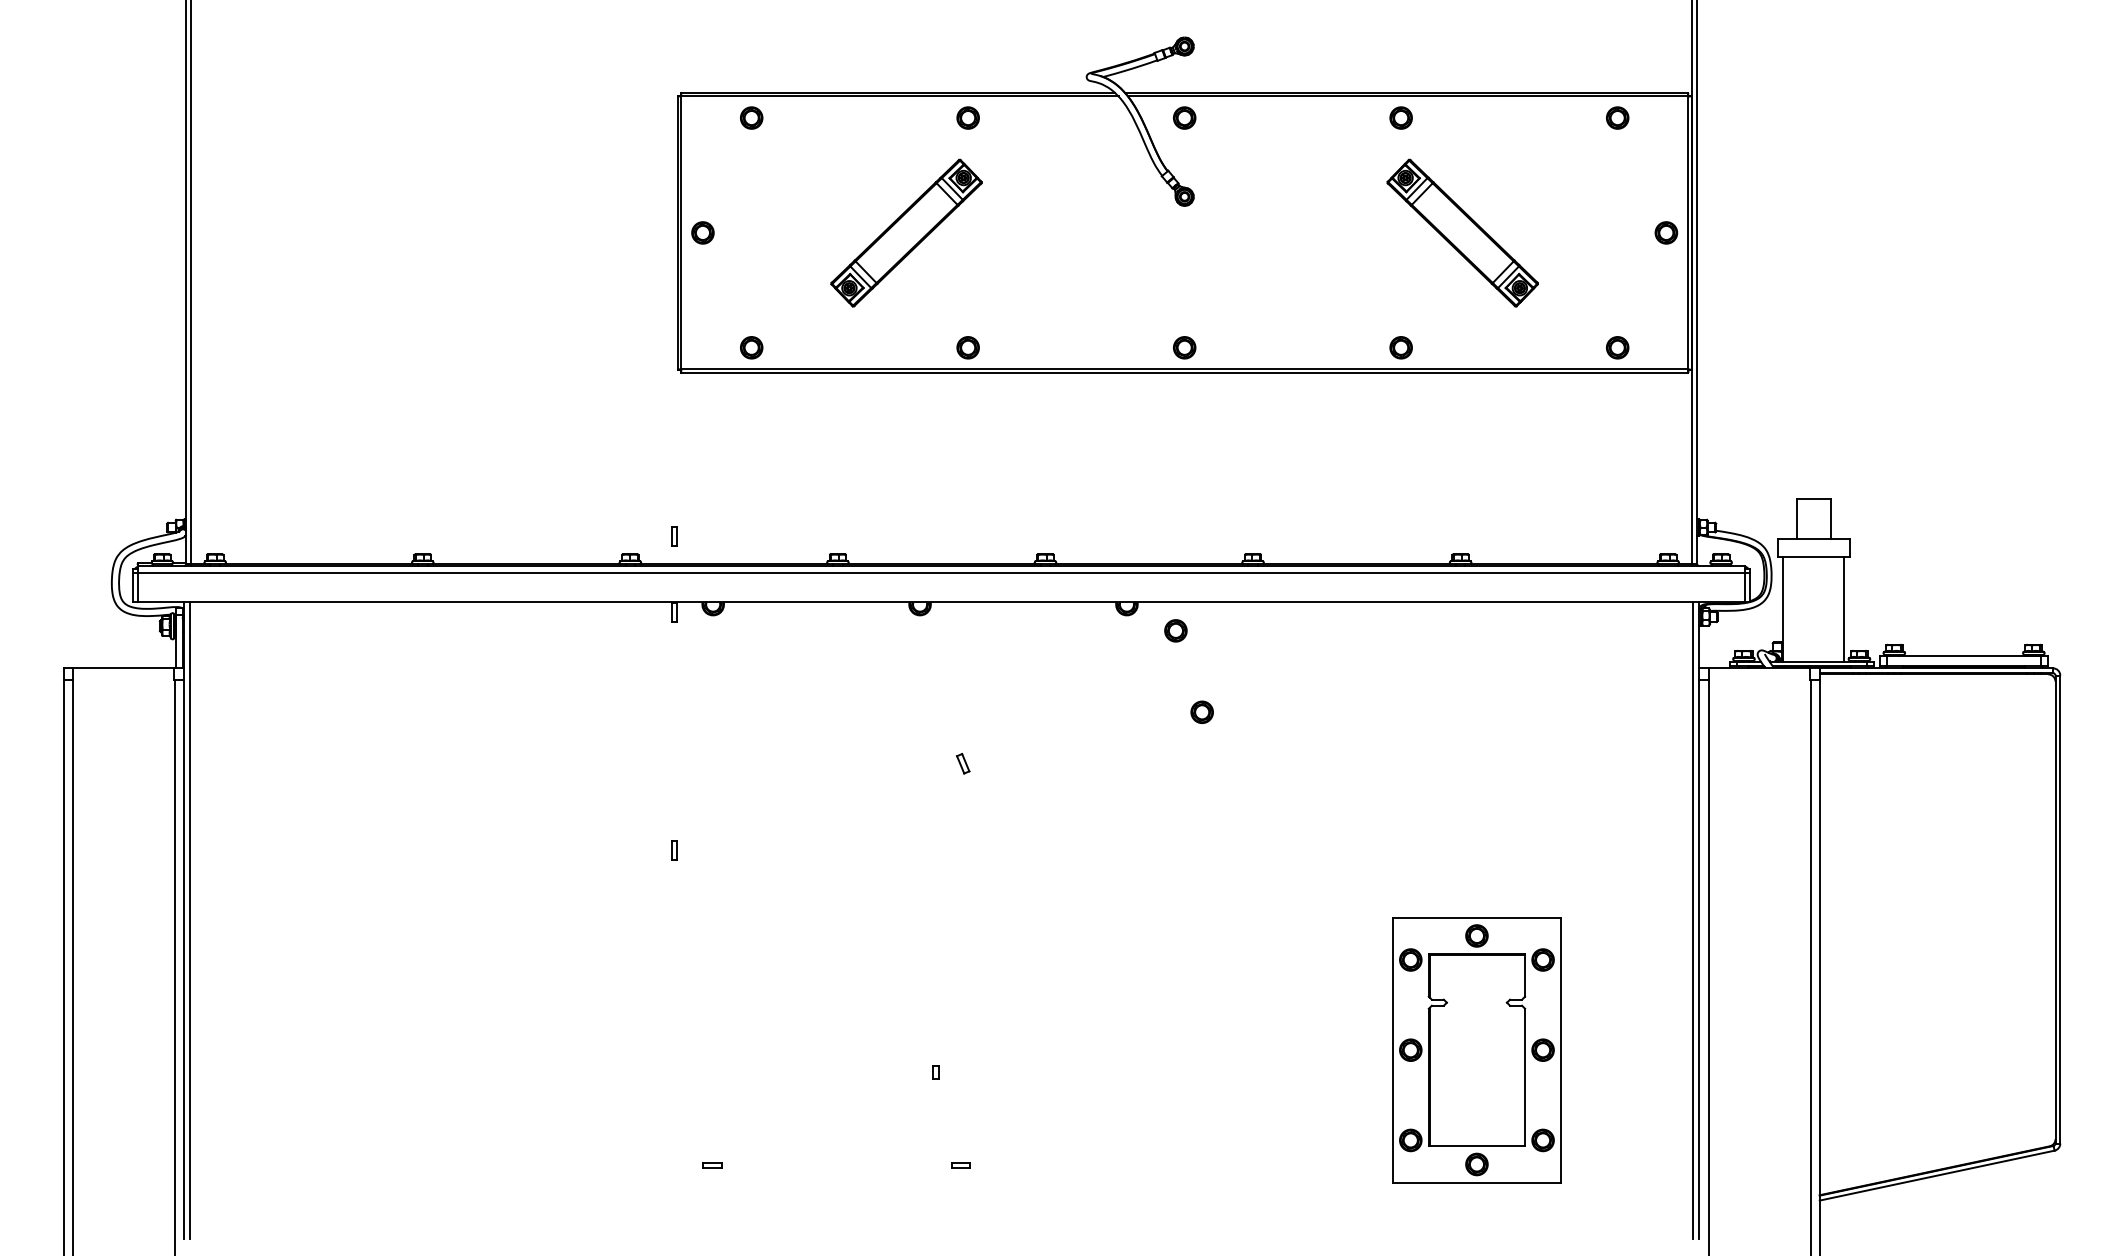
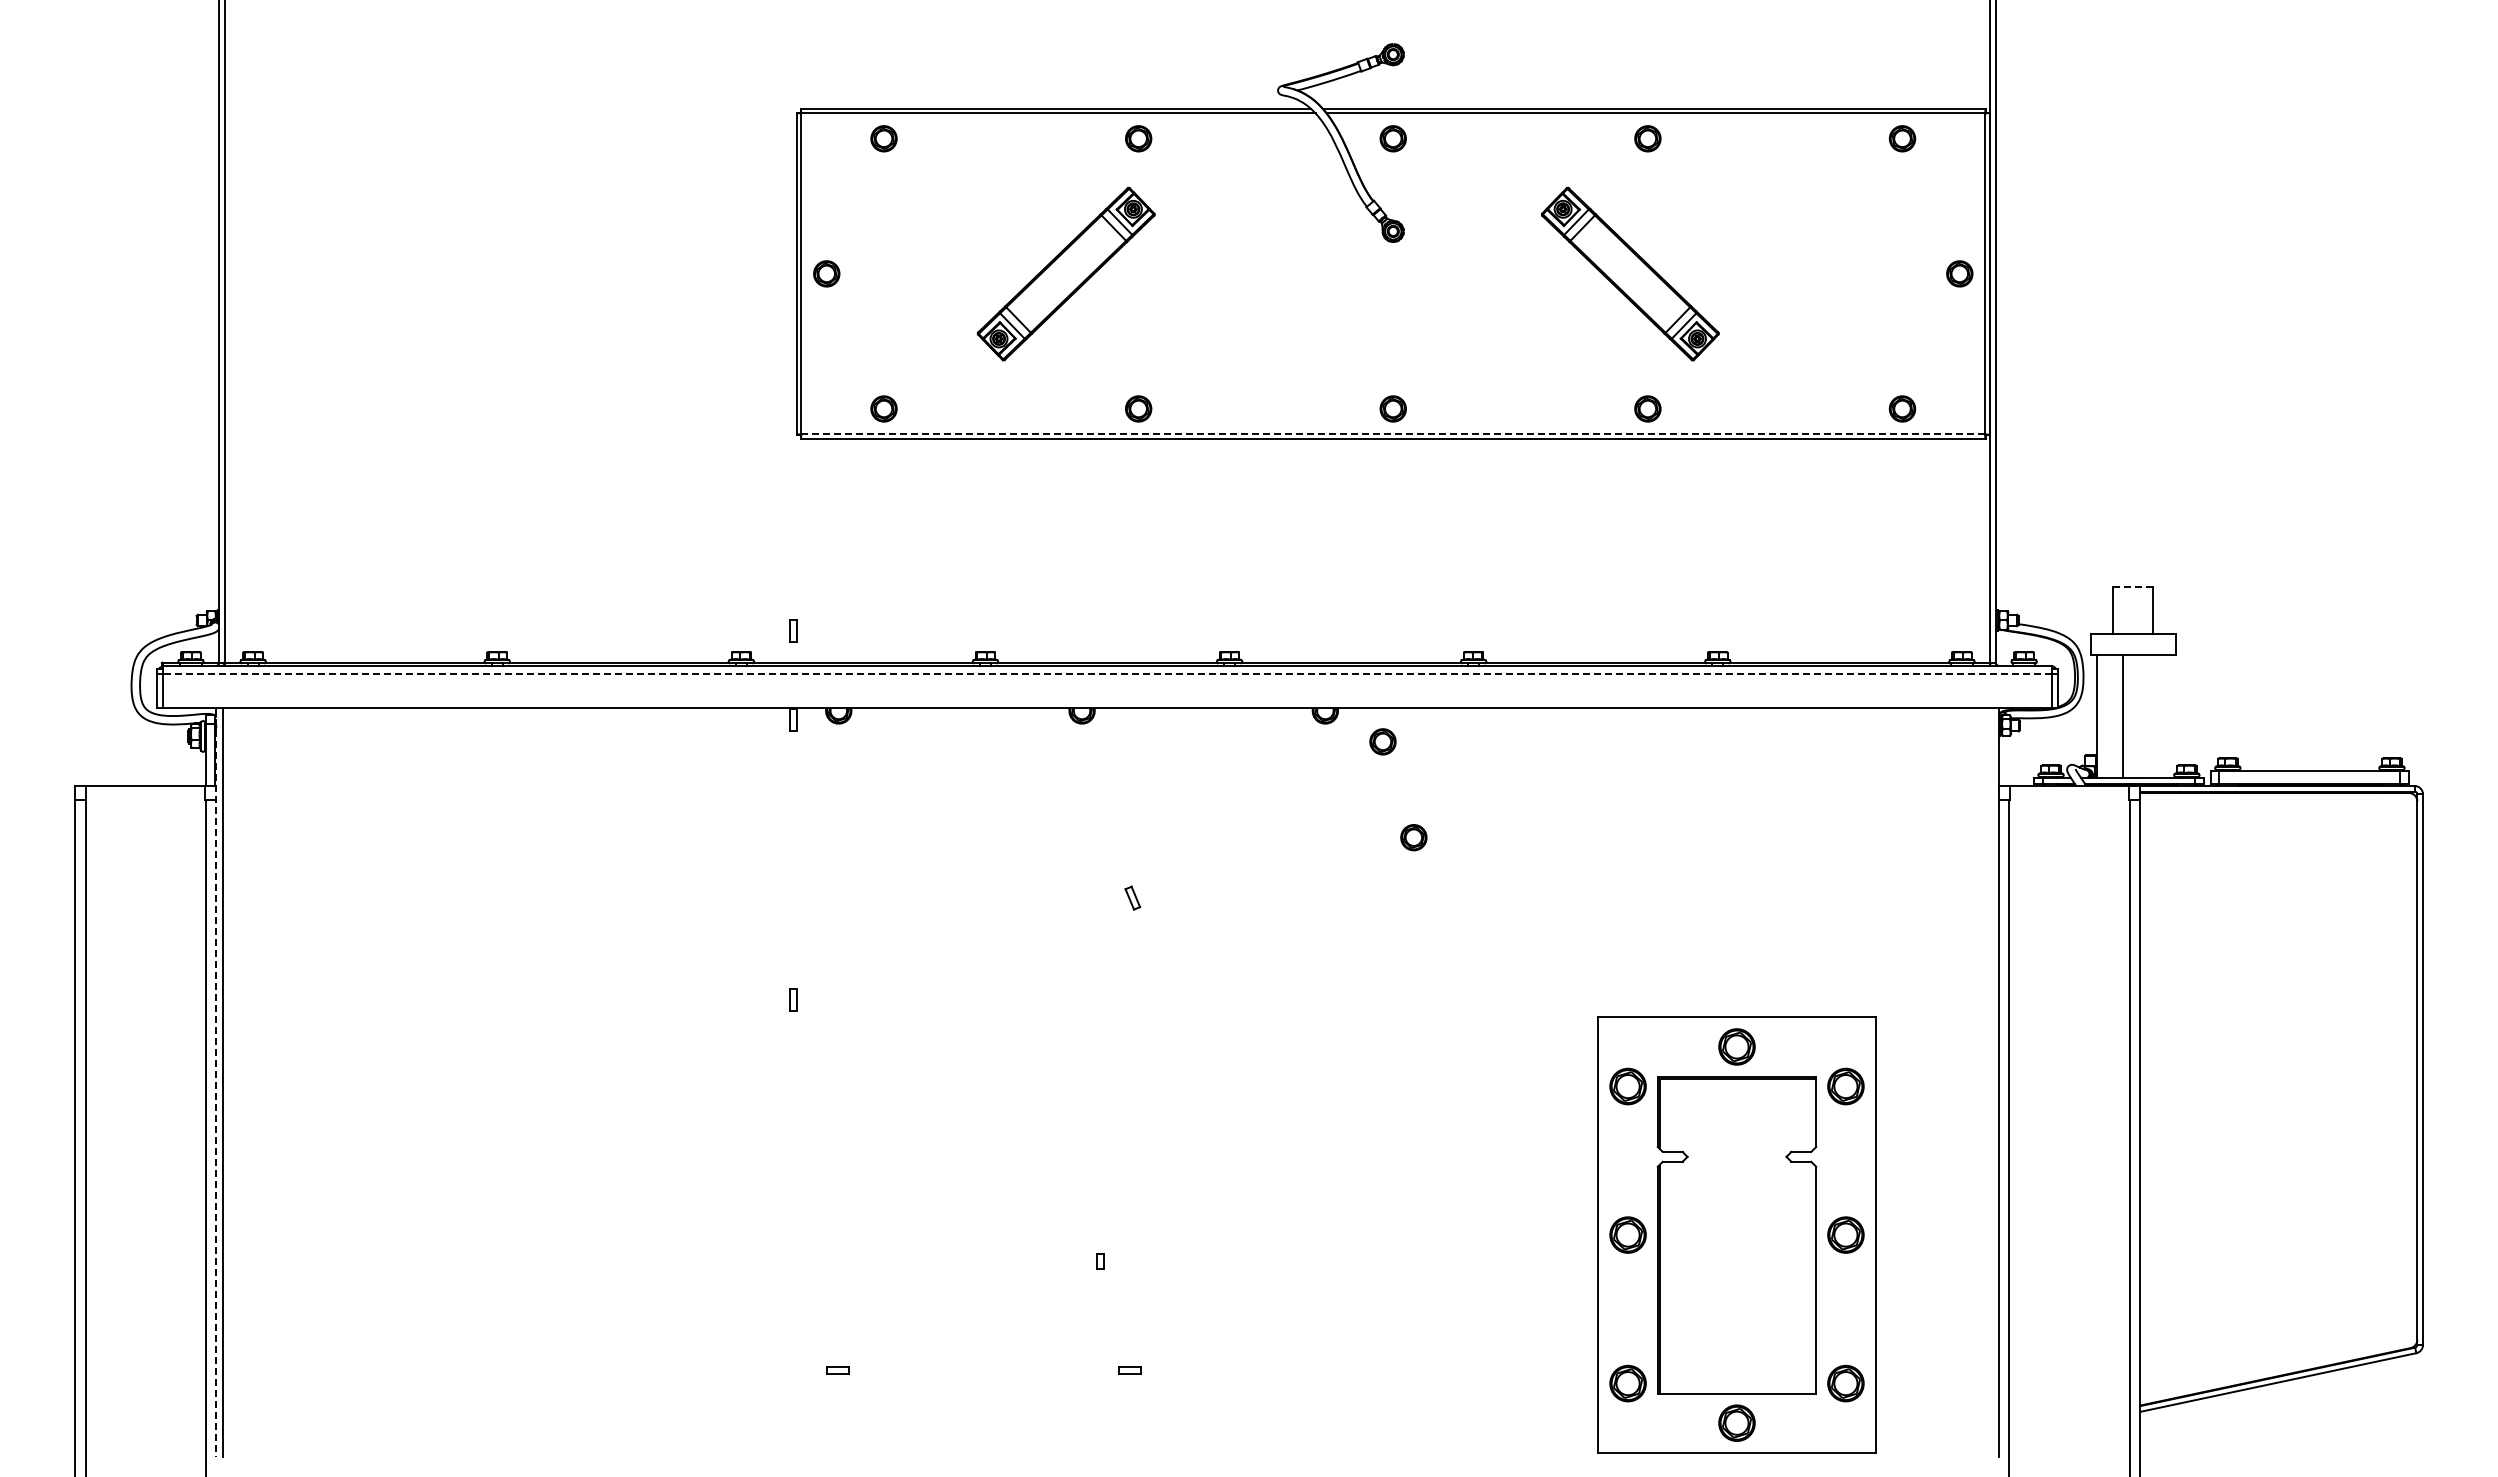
part: (1462, 232) -> (1630, 273), moved
line: (1184, 369) -> (1393, 434), solid -> dashed
line: (1814, 499) -> (2133, 587), solid -> dashed
line: (941, 573) -> (1107, 674), solid -> dashed
line: (1844, 609) -> (2123, 716), moved
line: (184, 920) -> (216, 1082), solid -> dashed
line: (1693, 920) -> (1991, 1082), removed
part: (1476, 1049) -> (1736, 1234), size x1.4

